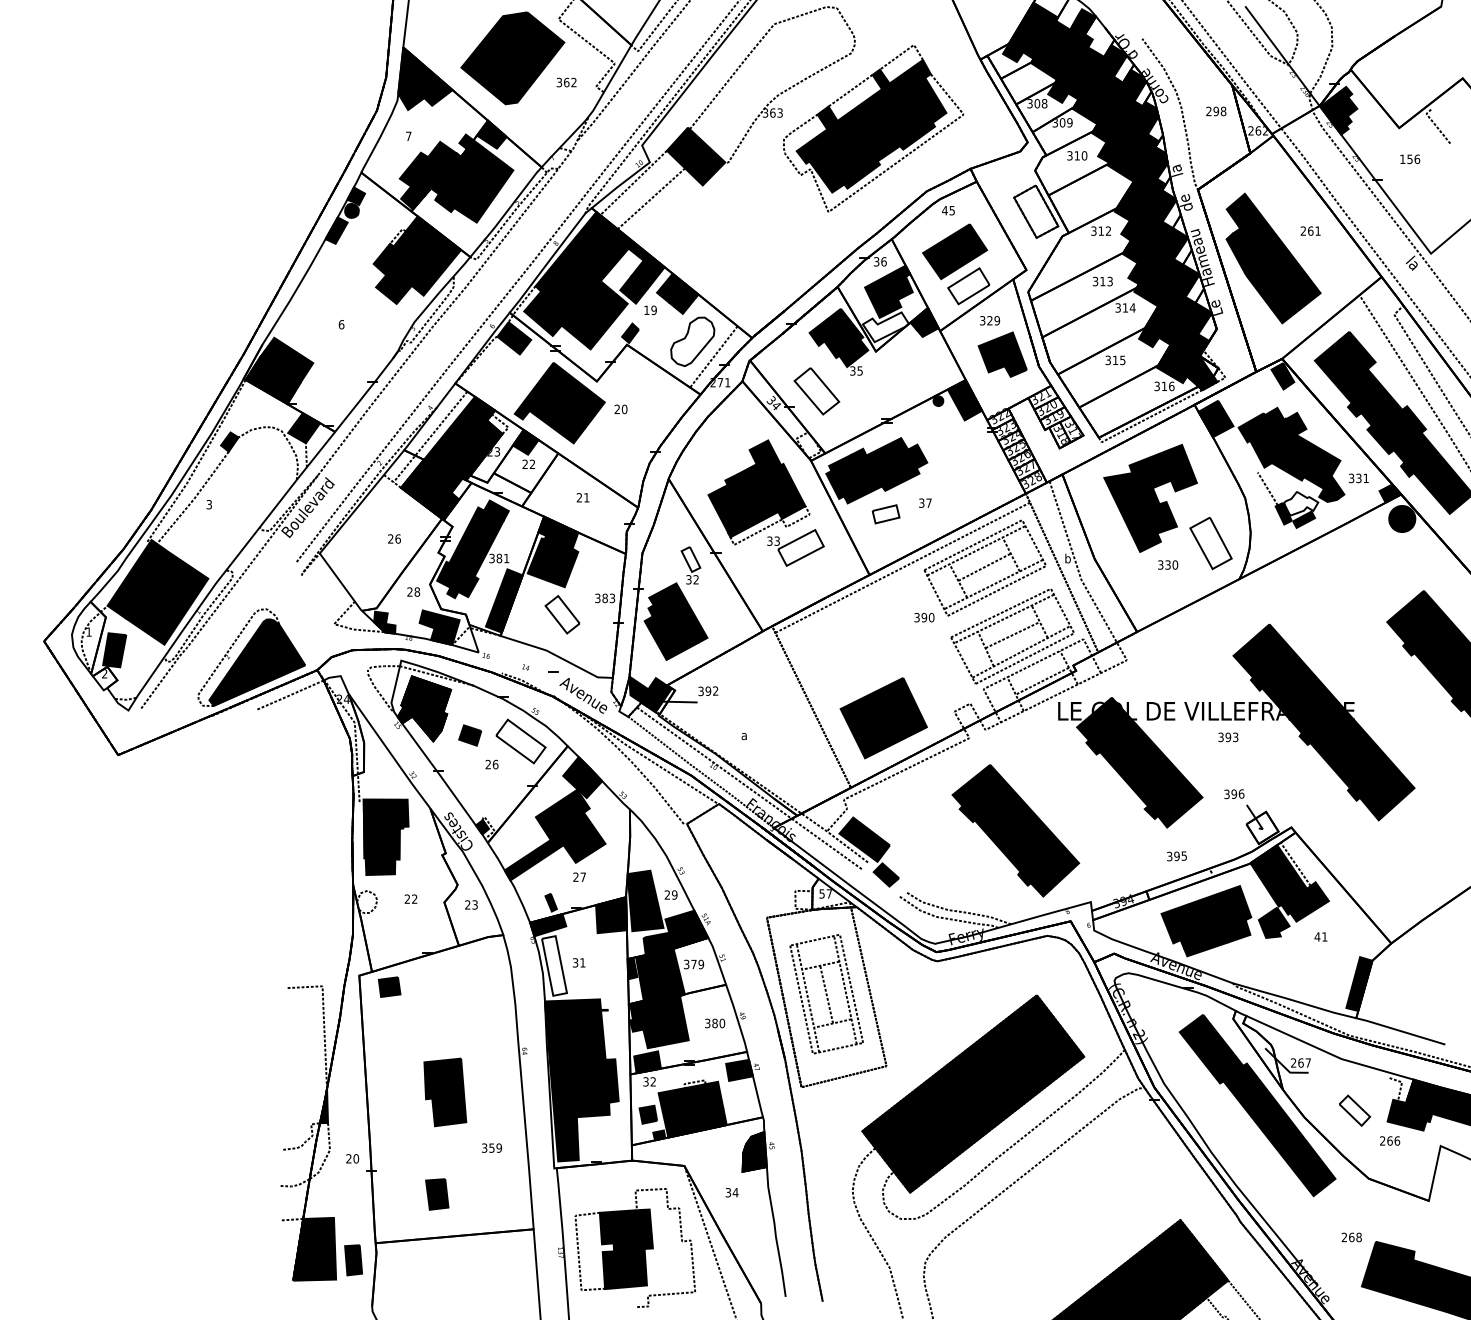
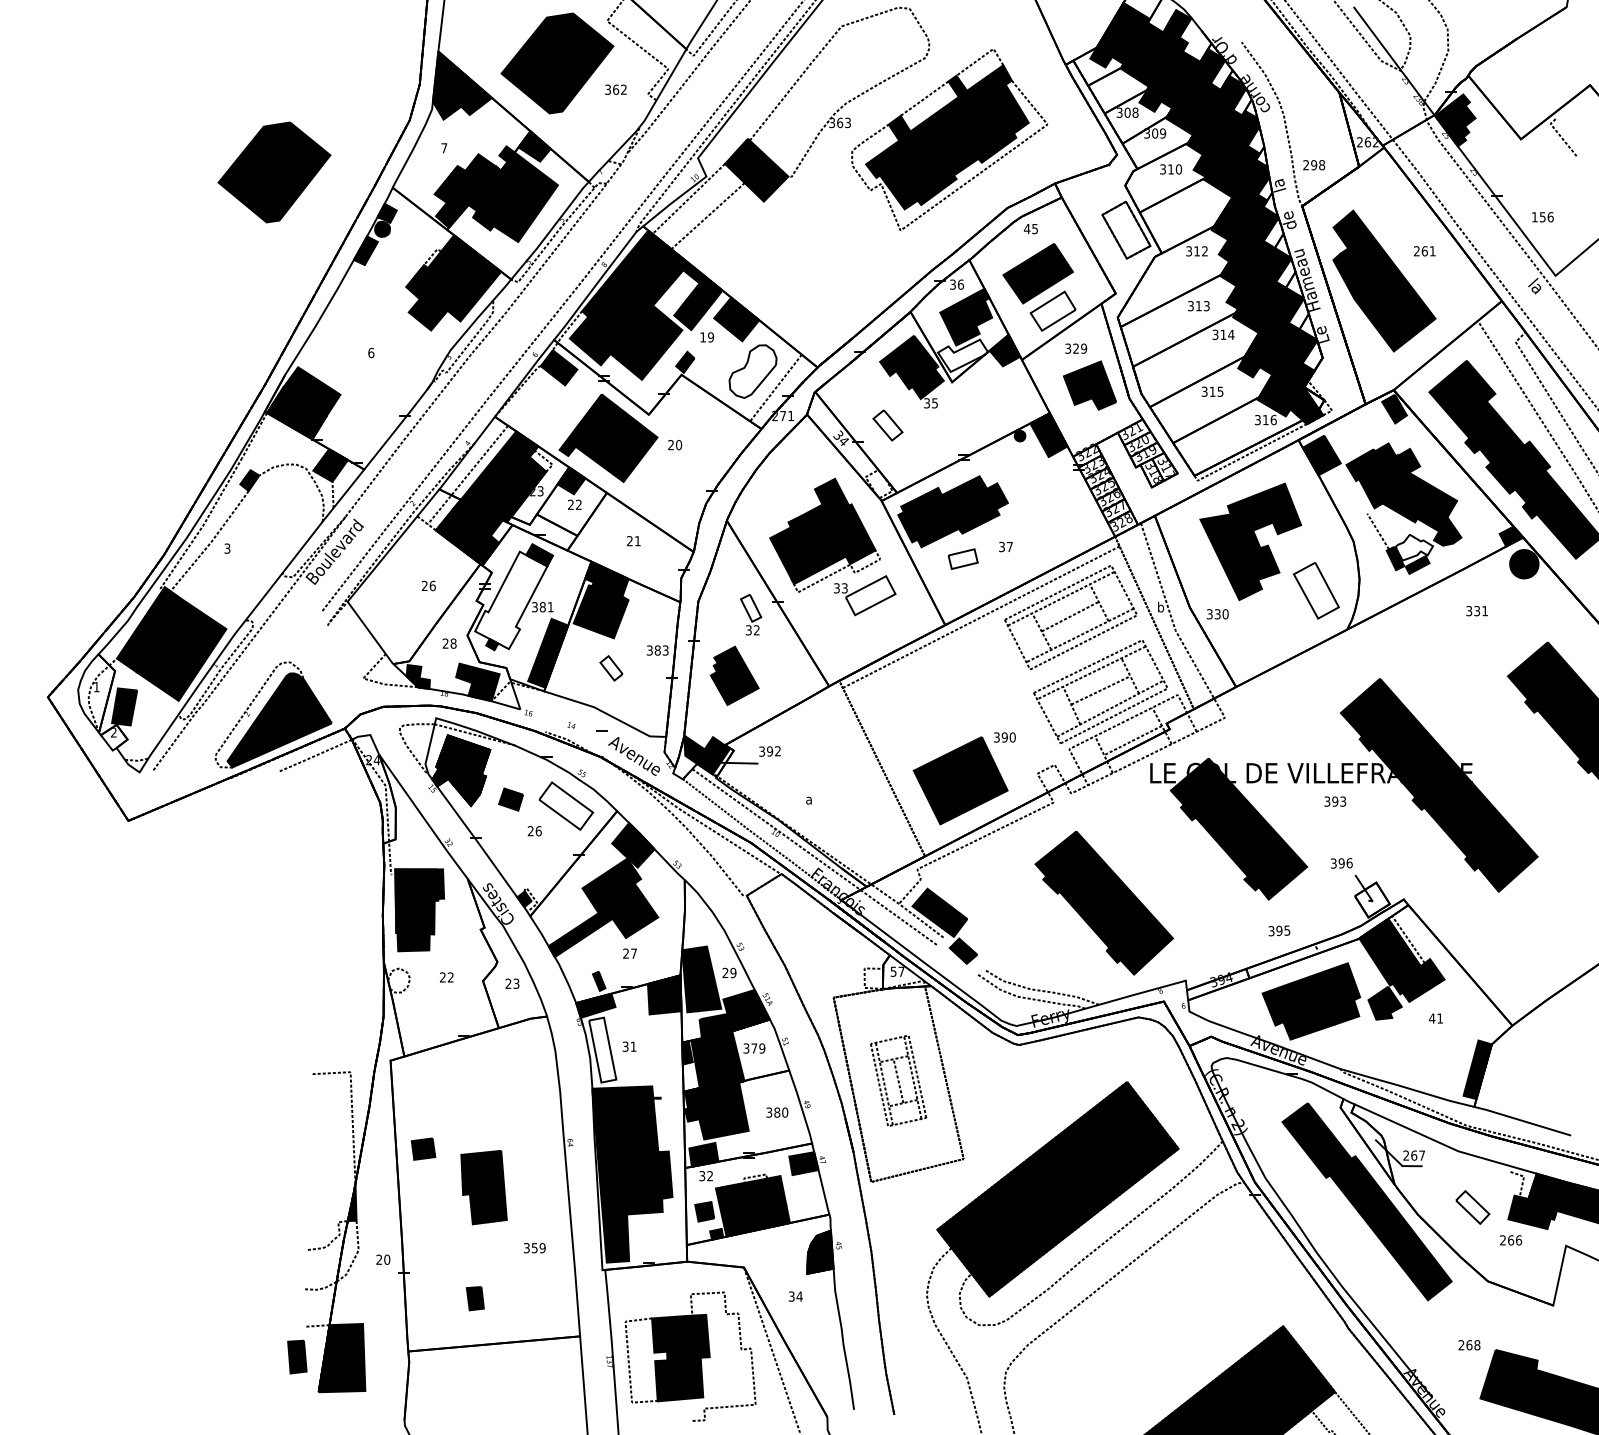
text: (1216, 111) -> (1314, 165), moved
part: (252, 158) -> (274, 172), added
text: (1409, 159) -> (1542, 217), moved
part: (816, 391) -> (887, 425), size x0.6
text: (1358, 478) -> (1476, 611), moved
fill: (470, 552) -> (511, 600), removed
text: (1167, 565) -> (1217, 614), moved
part: (562, 614) -> (611, 668), size x0.6
text: (924, 617) -> (1004, 737), moved
part: (675, 621) -> (734, 675), size x0.7
part: (389, 986) -> (423, 1148), moved
part: (826, 993) -> (898, 1080), size x0.7
part: (437, 1194) -> (475, 1298), size x0.7
part: (353, 1259) -> (297, 1356), moved

